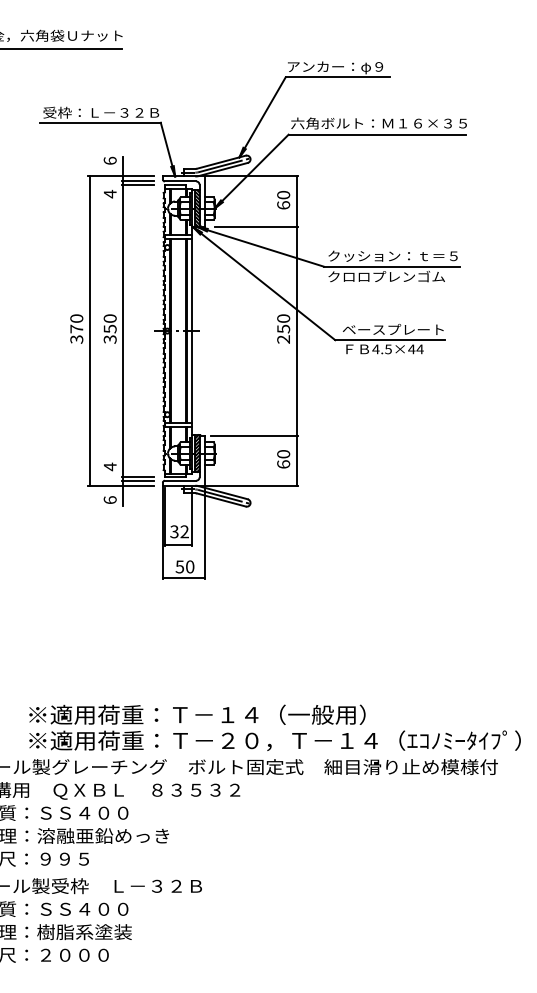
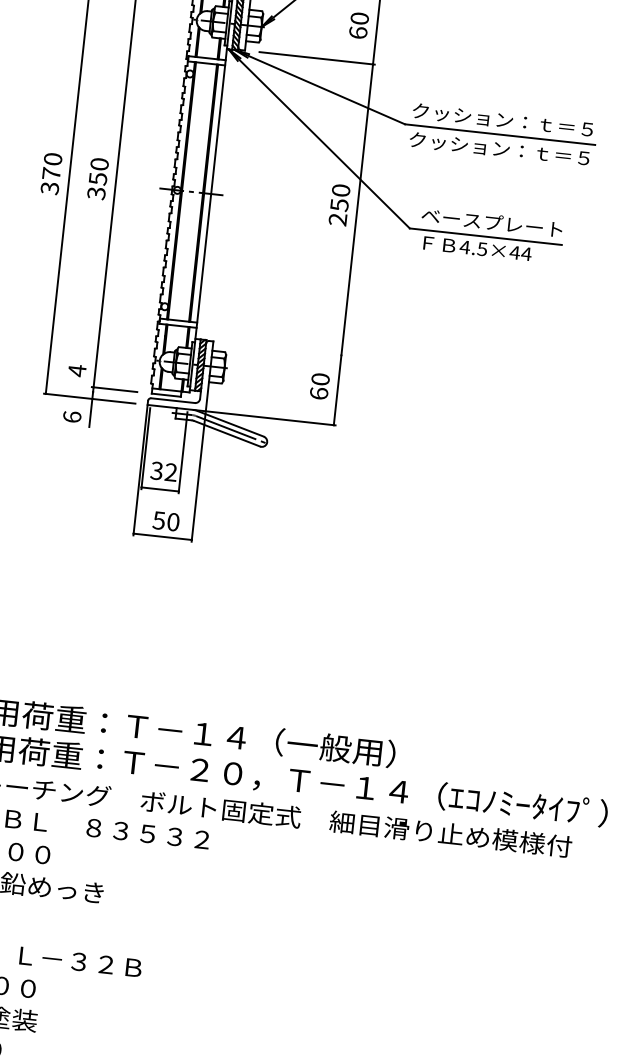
text: (400, 276) -> (510, 149), クロロプレンゴム -> クッション：ｔ＝５
line: (253, 435) -> (281, 348), removed
line: (137, 480) -> (113, 393), removed

